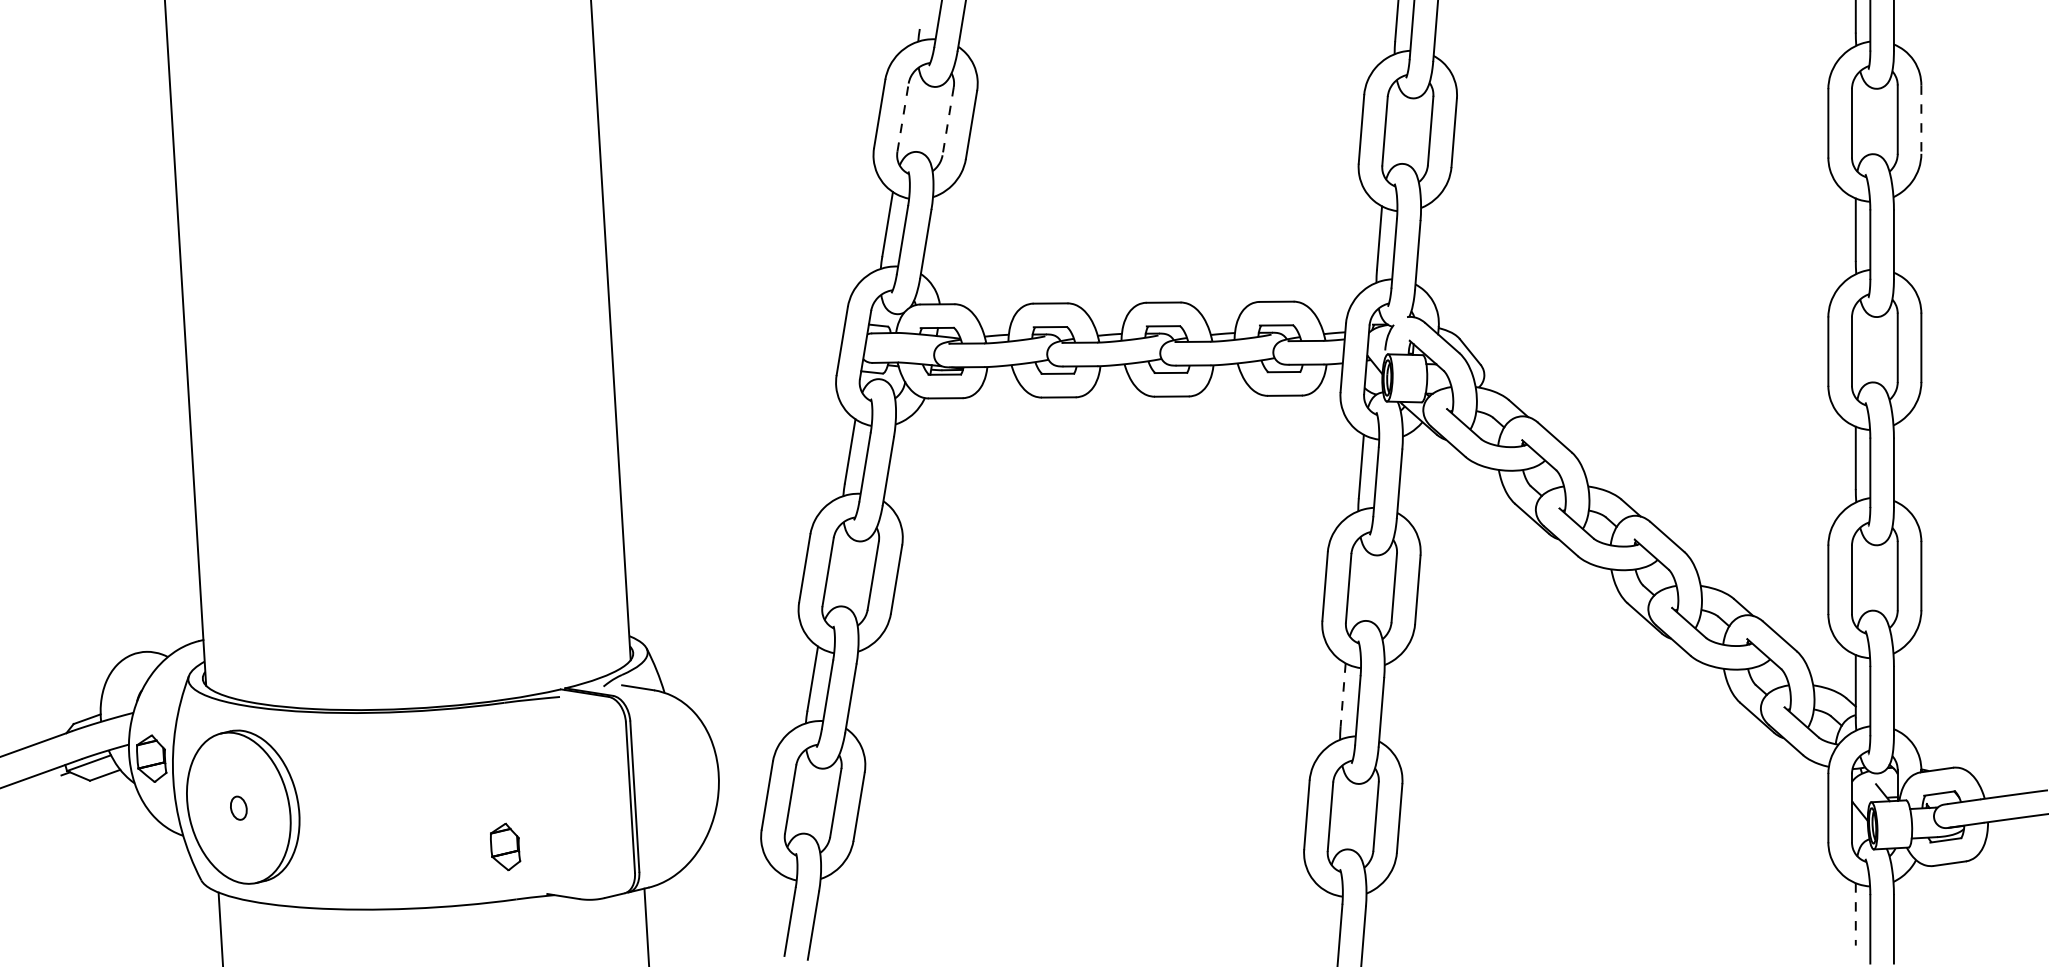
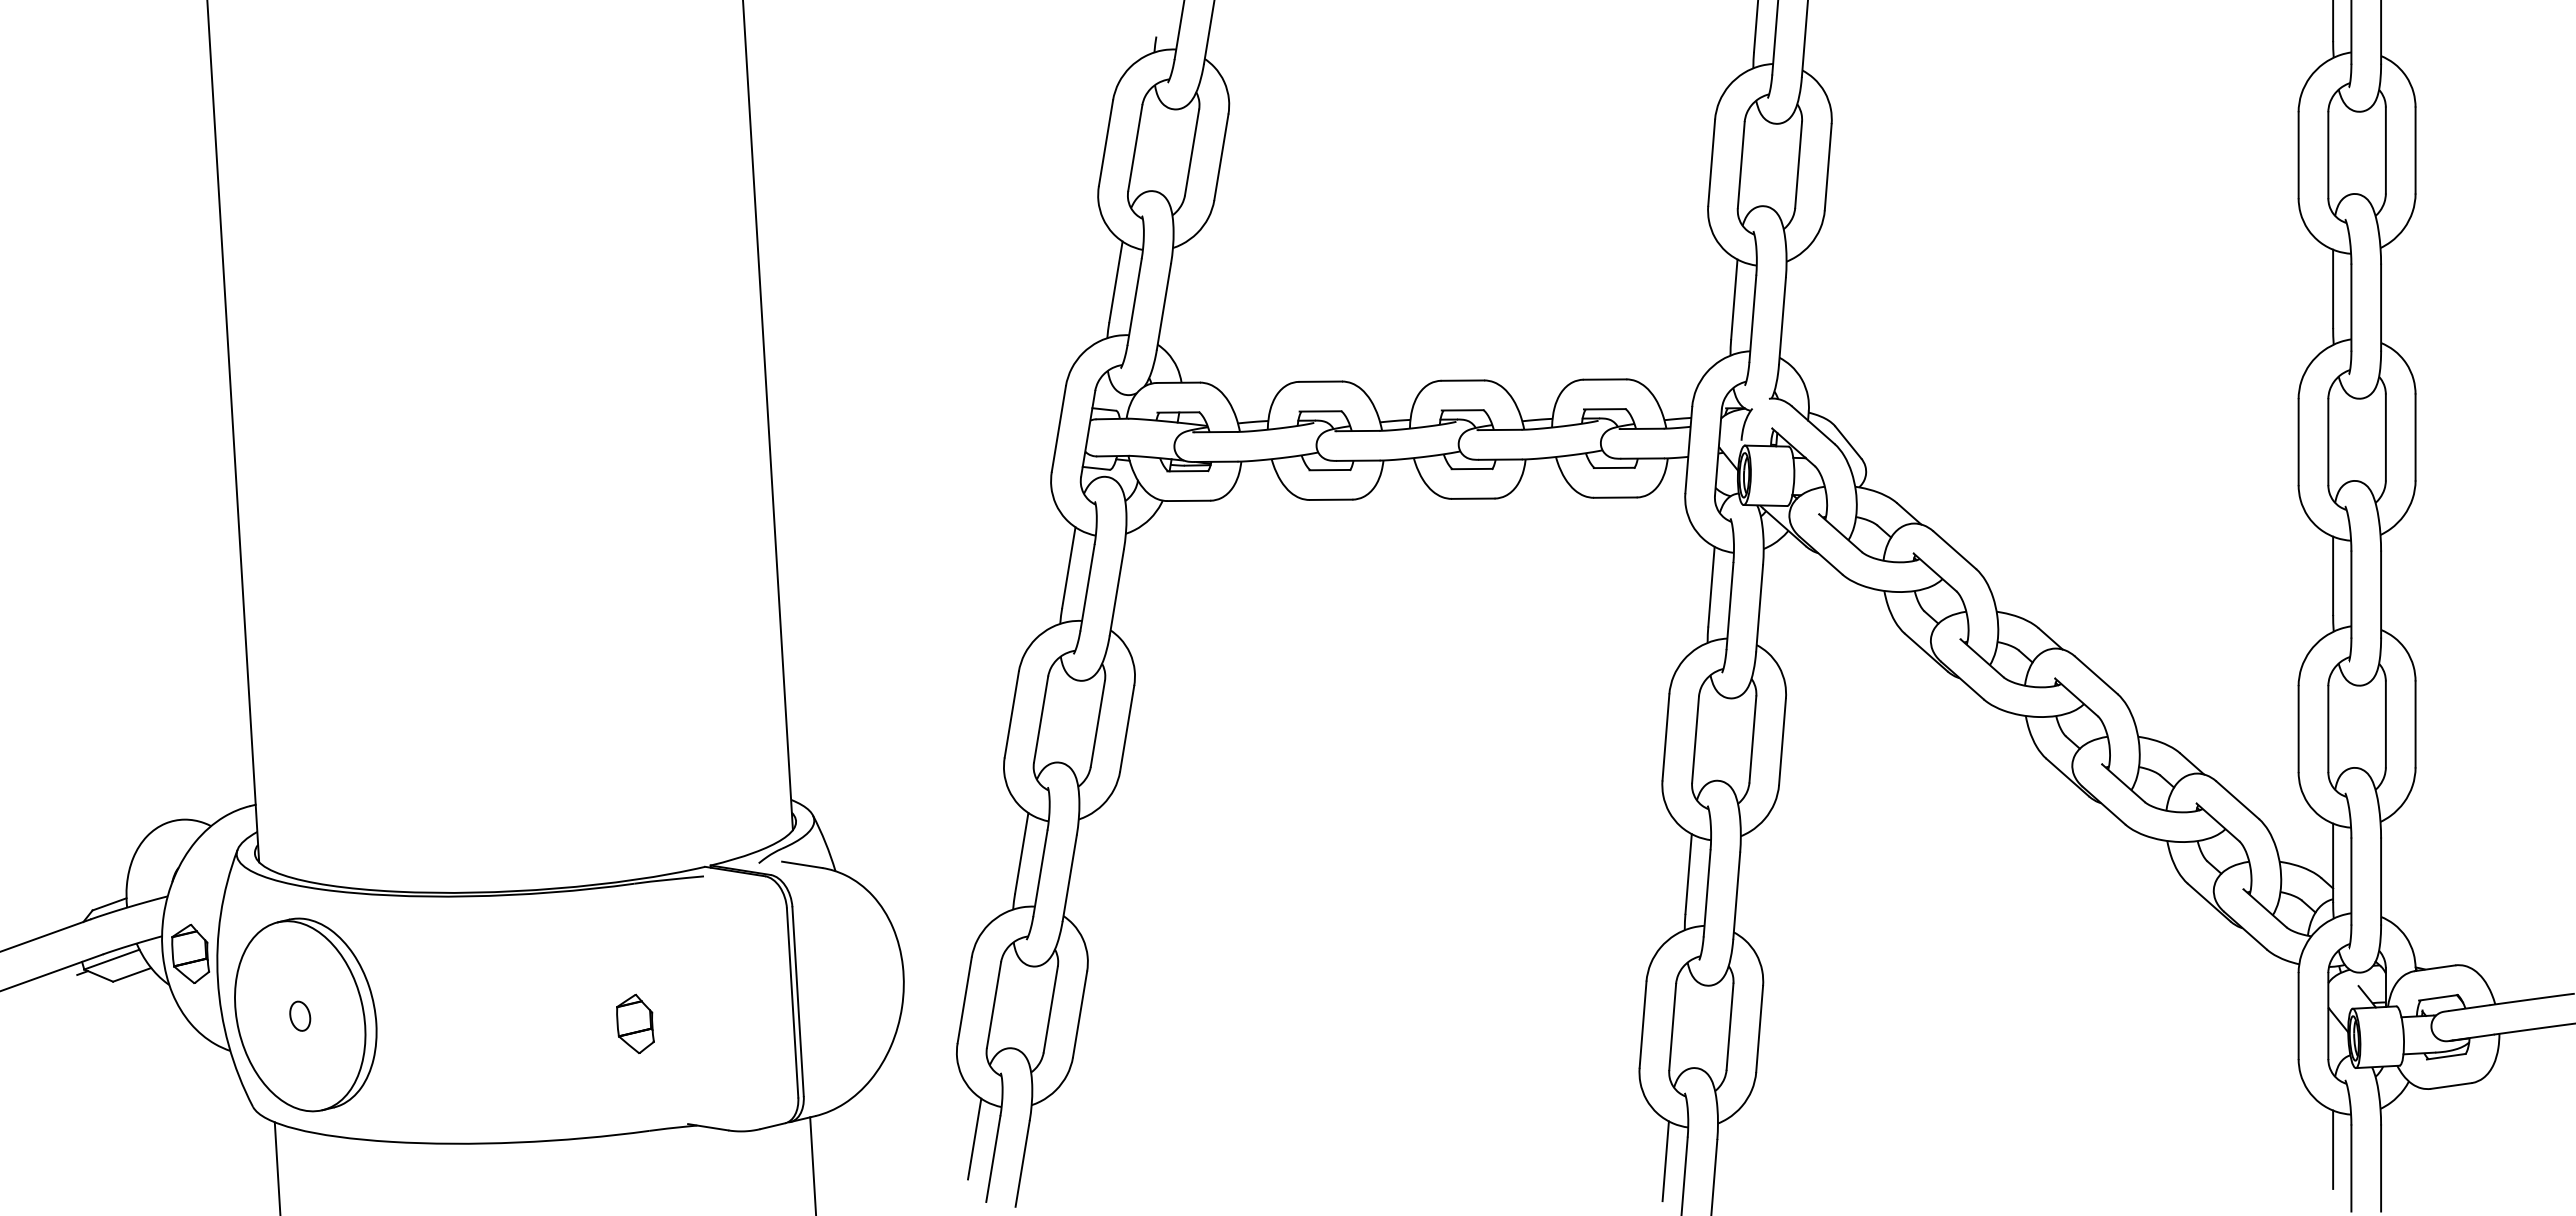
line: (903, 117) -> (1135, 147), dashed -> solid
line: (1921, 120) -> (2415, 151), dashed -> solid
line: (947, 121) -> (1191, 152), dashed -> solid
line: (1343, 695) -> (1688, 874), dashed -> solid
part: (505, 846) -> (635, 1023), moved
line: (775, 905) -> (974, 1138), added
line: (1856, 915) -> (2333, 1150), dashed -> solid
line: (1324, 923) -> (1665, 1161), added

